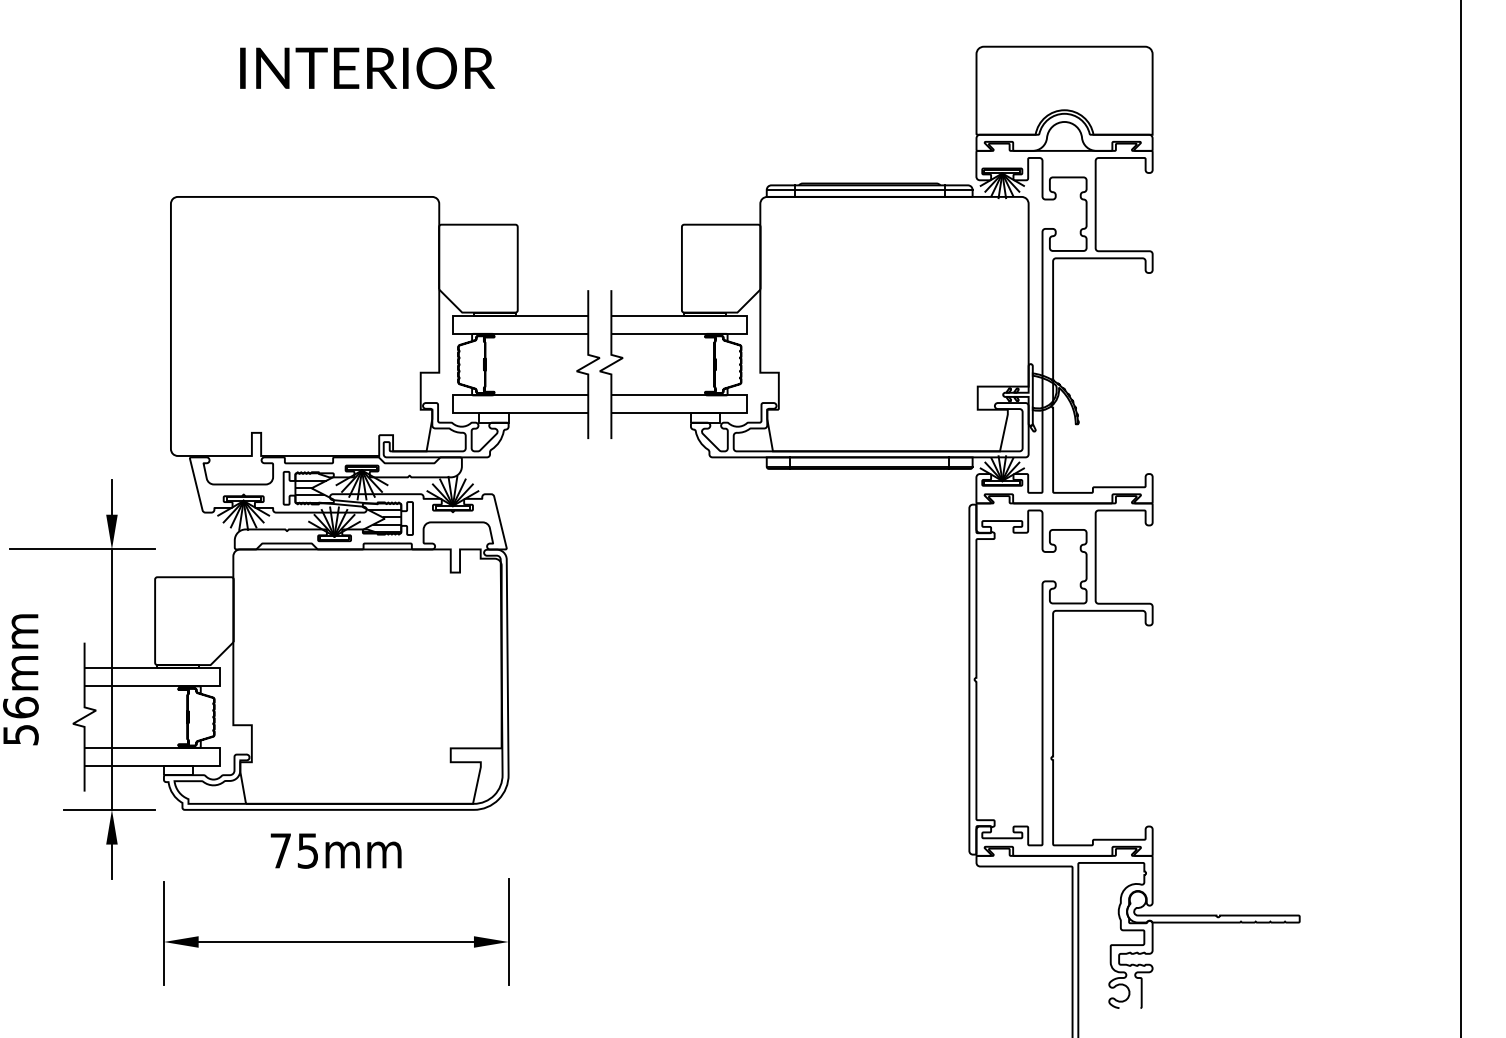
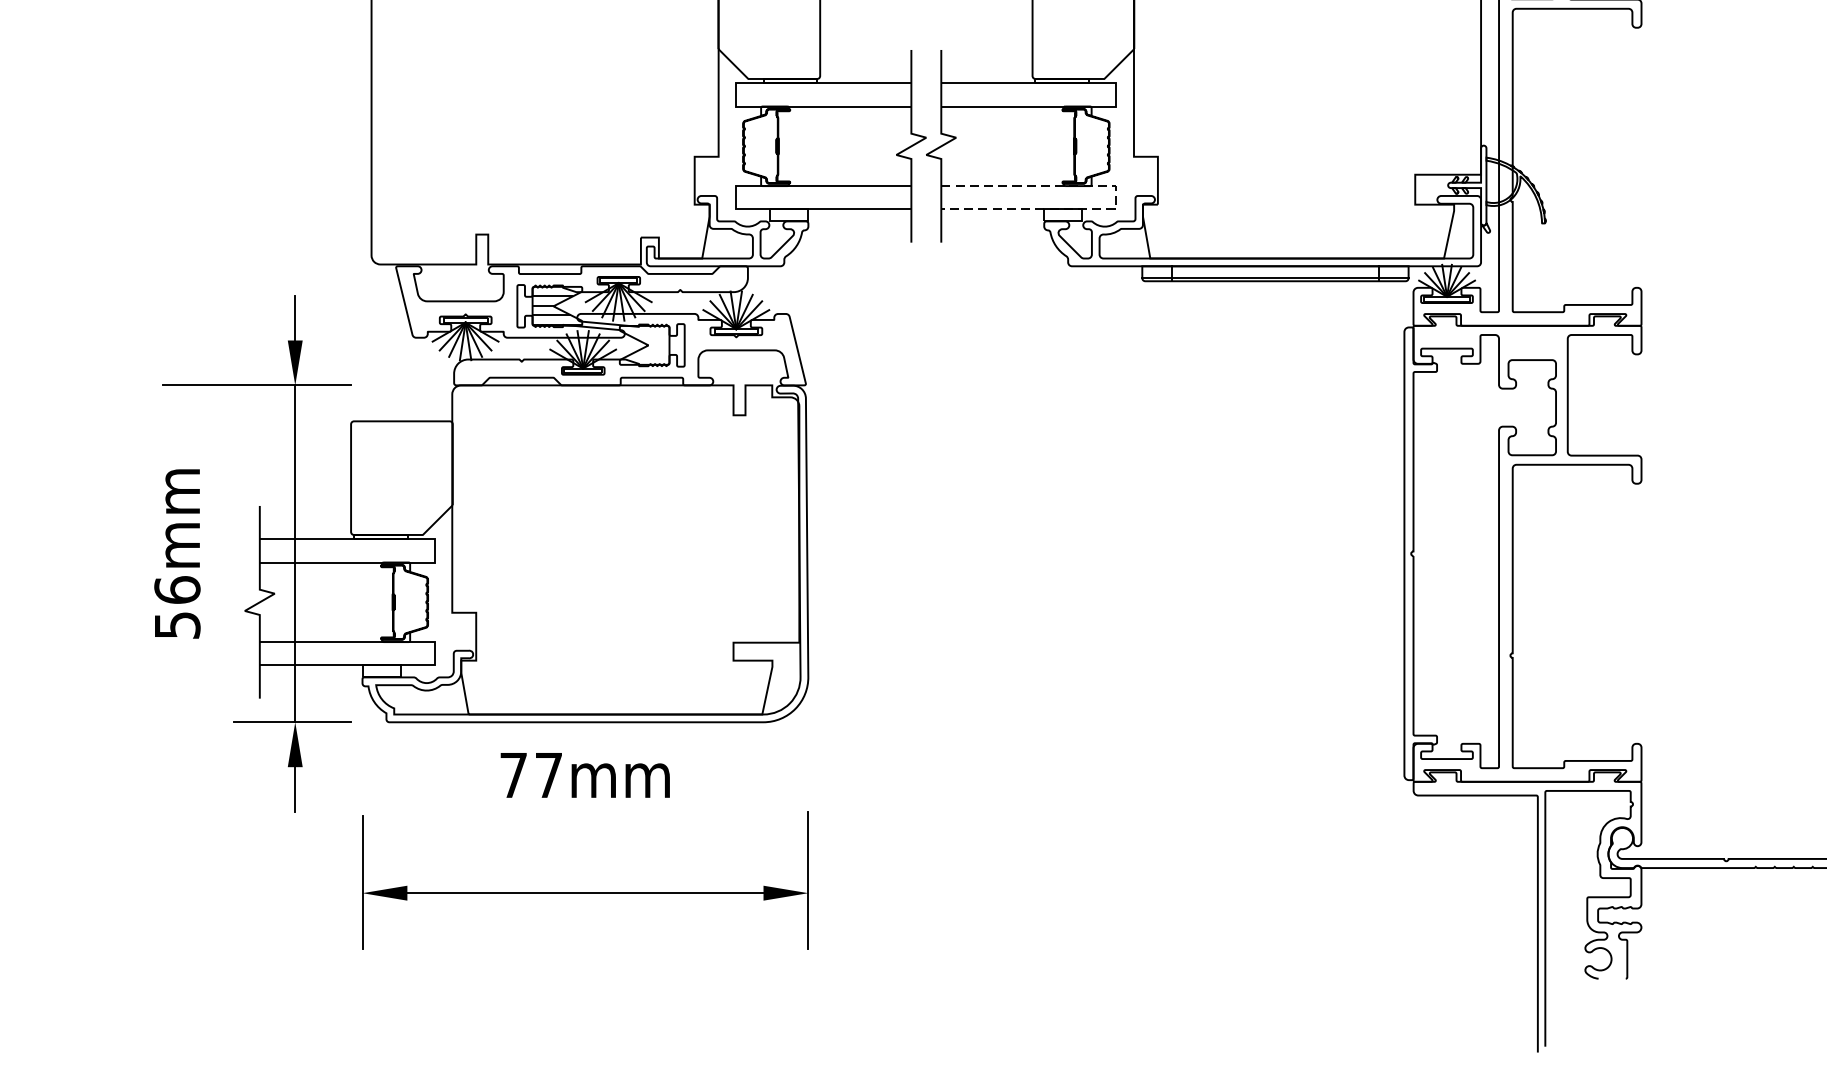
line: (746, 404) -> (1116, 197), solid -> dashed
hatch: (381, 520) -> (643, 347), removed
text: (307, 850) -> (548, 774), 75mm -> 77mm

